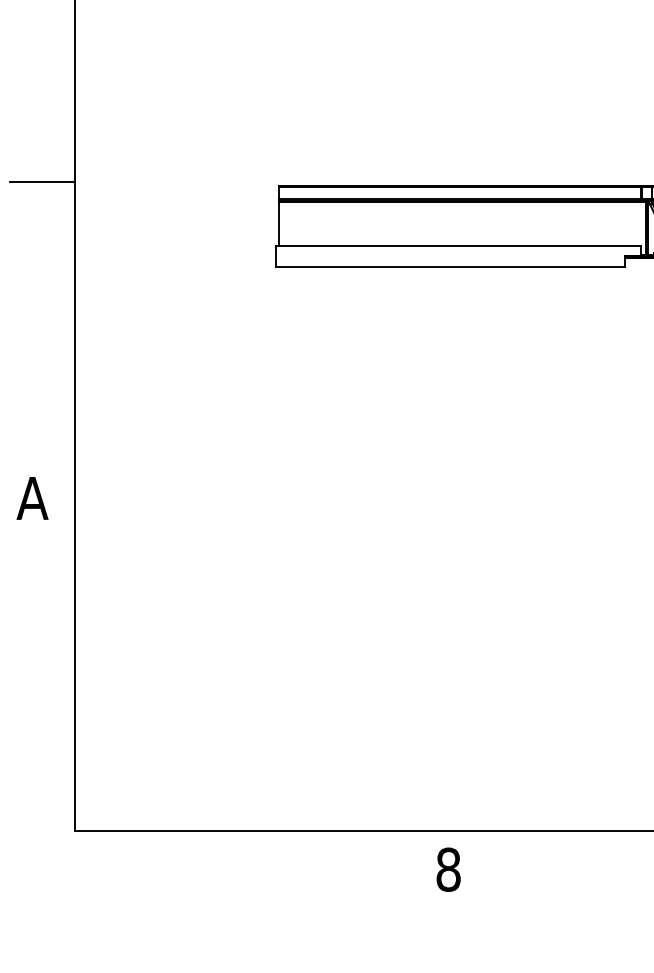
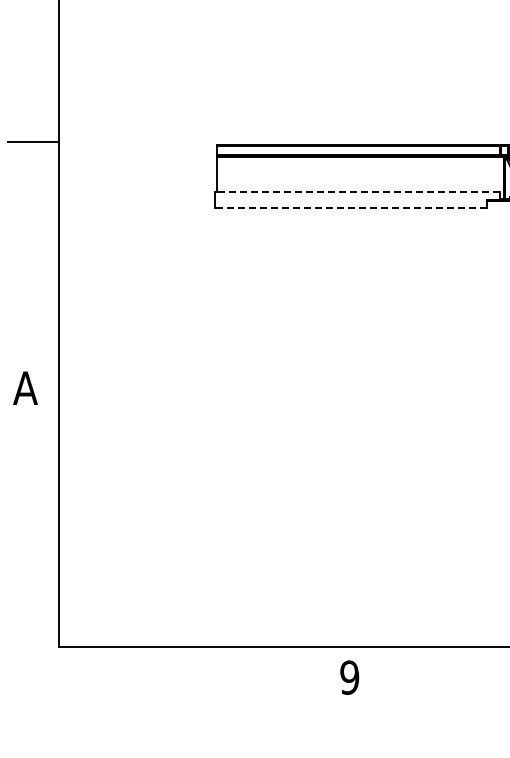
line: (458, 245) -> (357, 191), solid -> dashed
line: (450, 266) -> (351, 207), solid -> dashed
text: (448, 869) -> (349, 677), 8 -> 9

